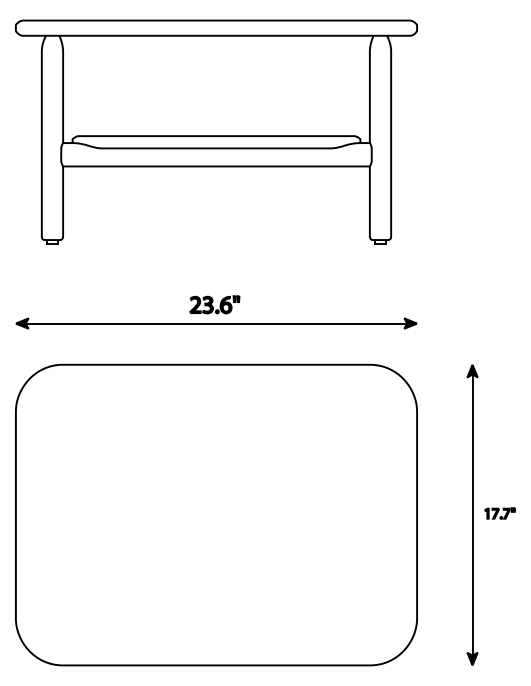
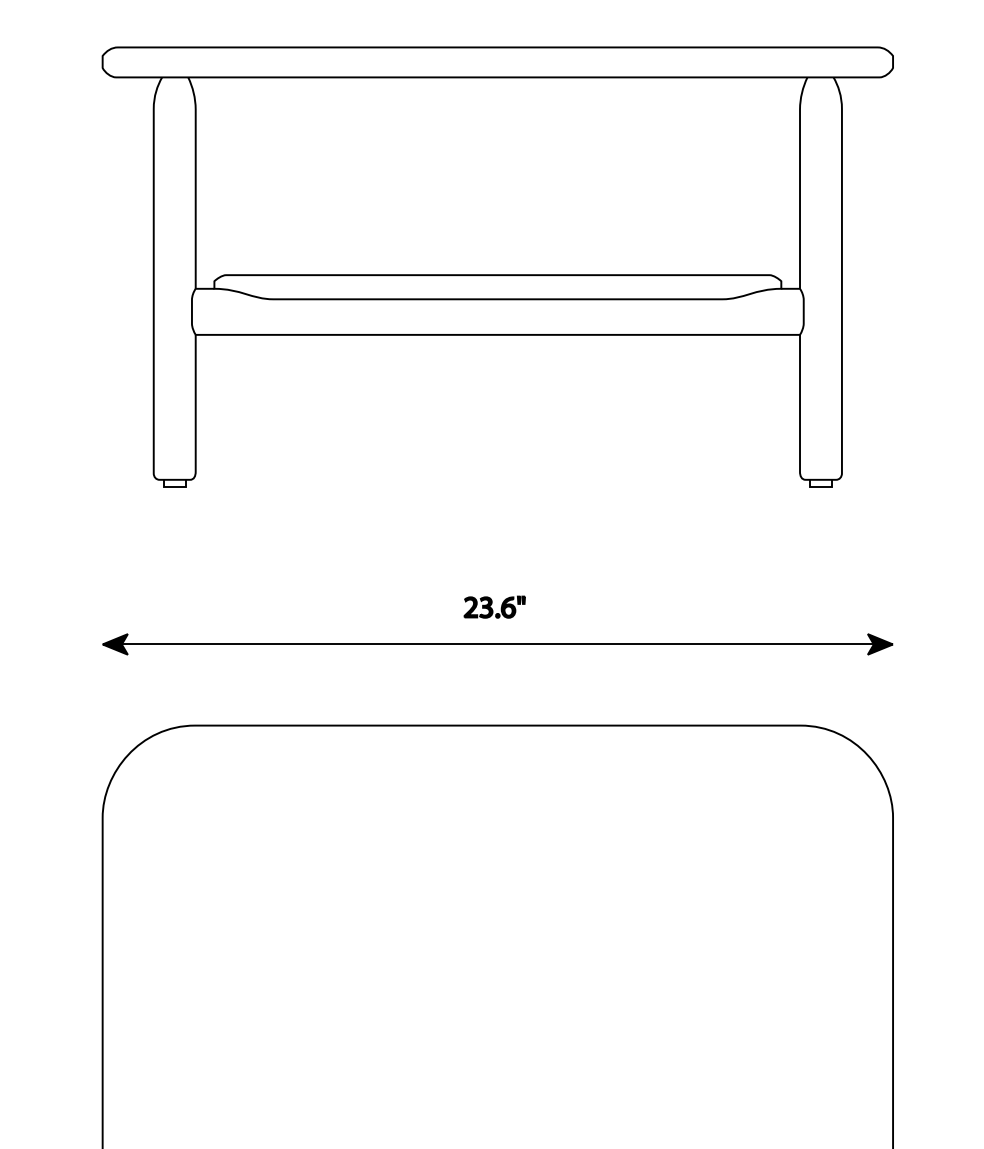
part: (214, 304) -> (493, 606), size x0.62

